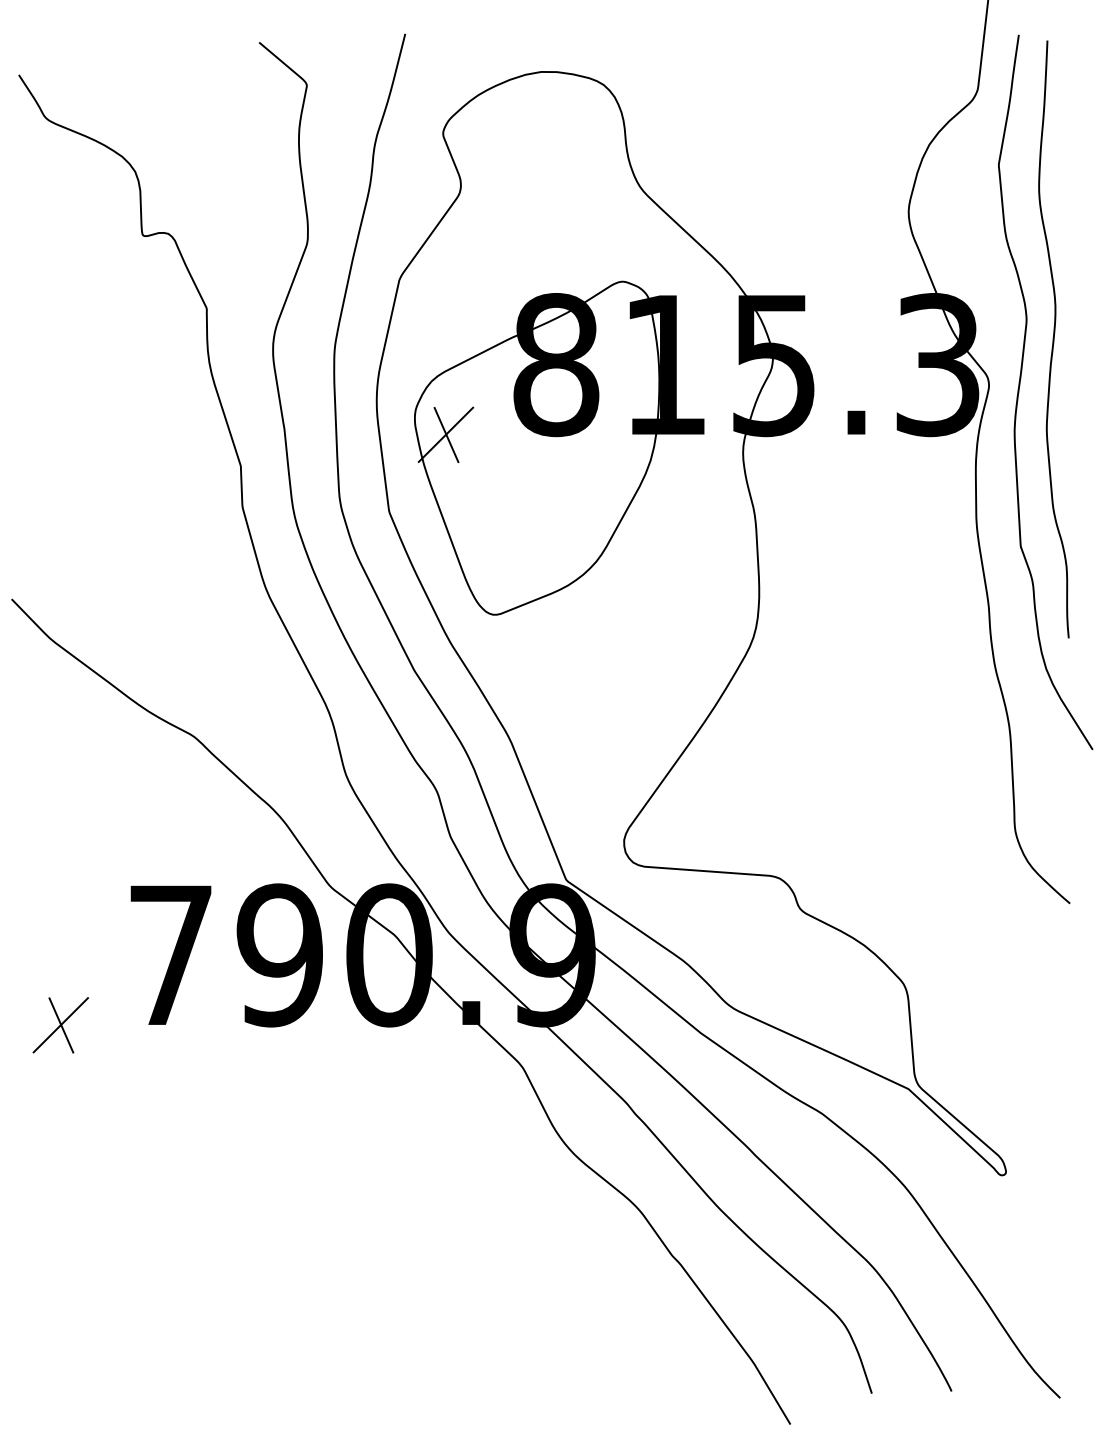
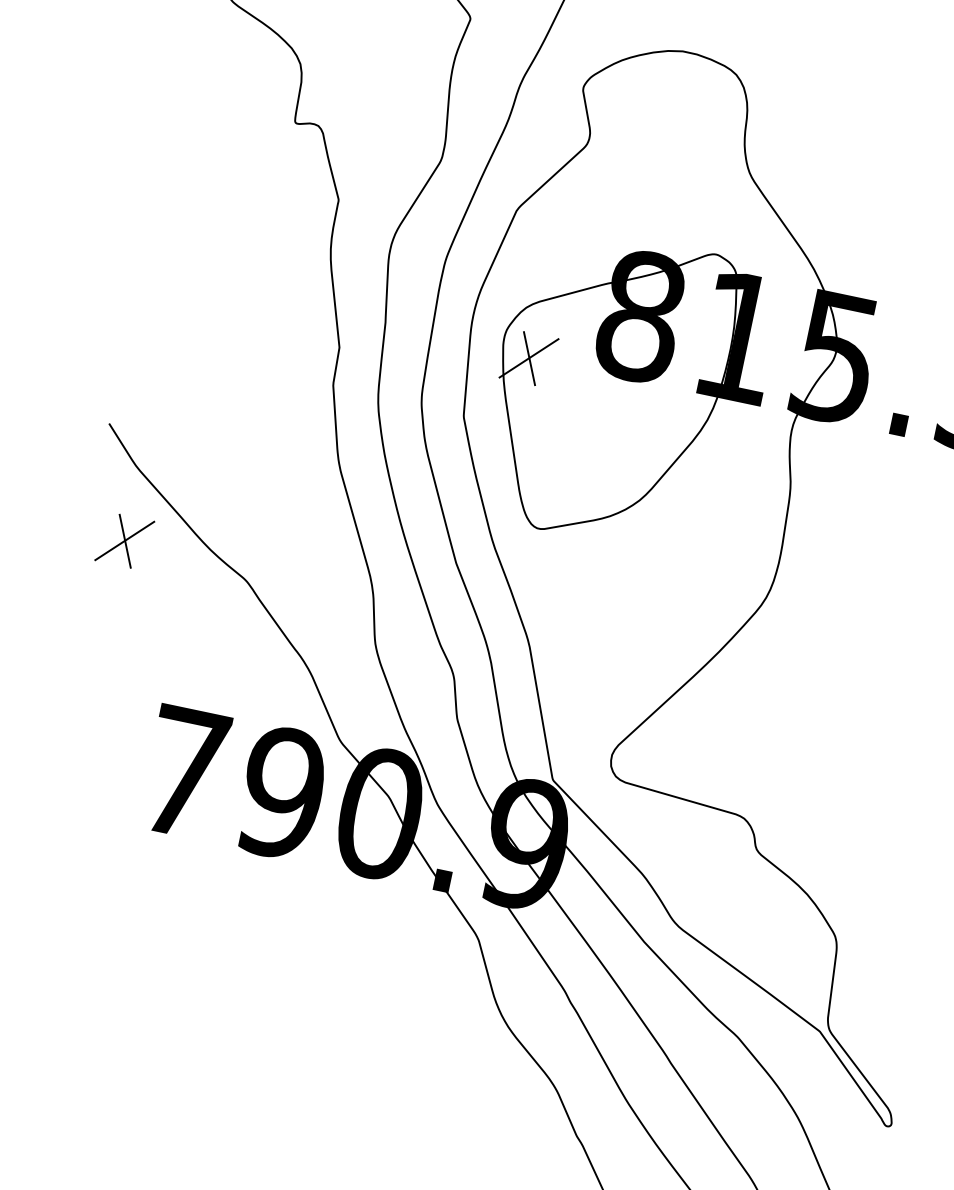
part: (60, 1025) -> (124, 541), moved

